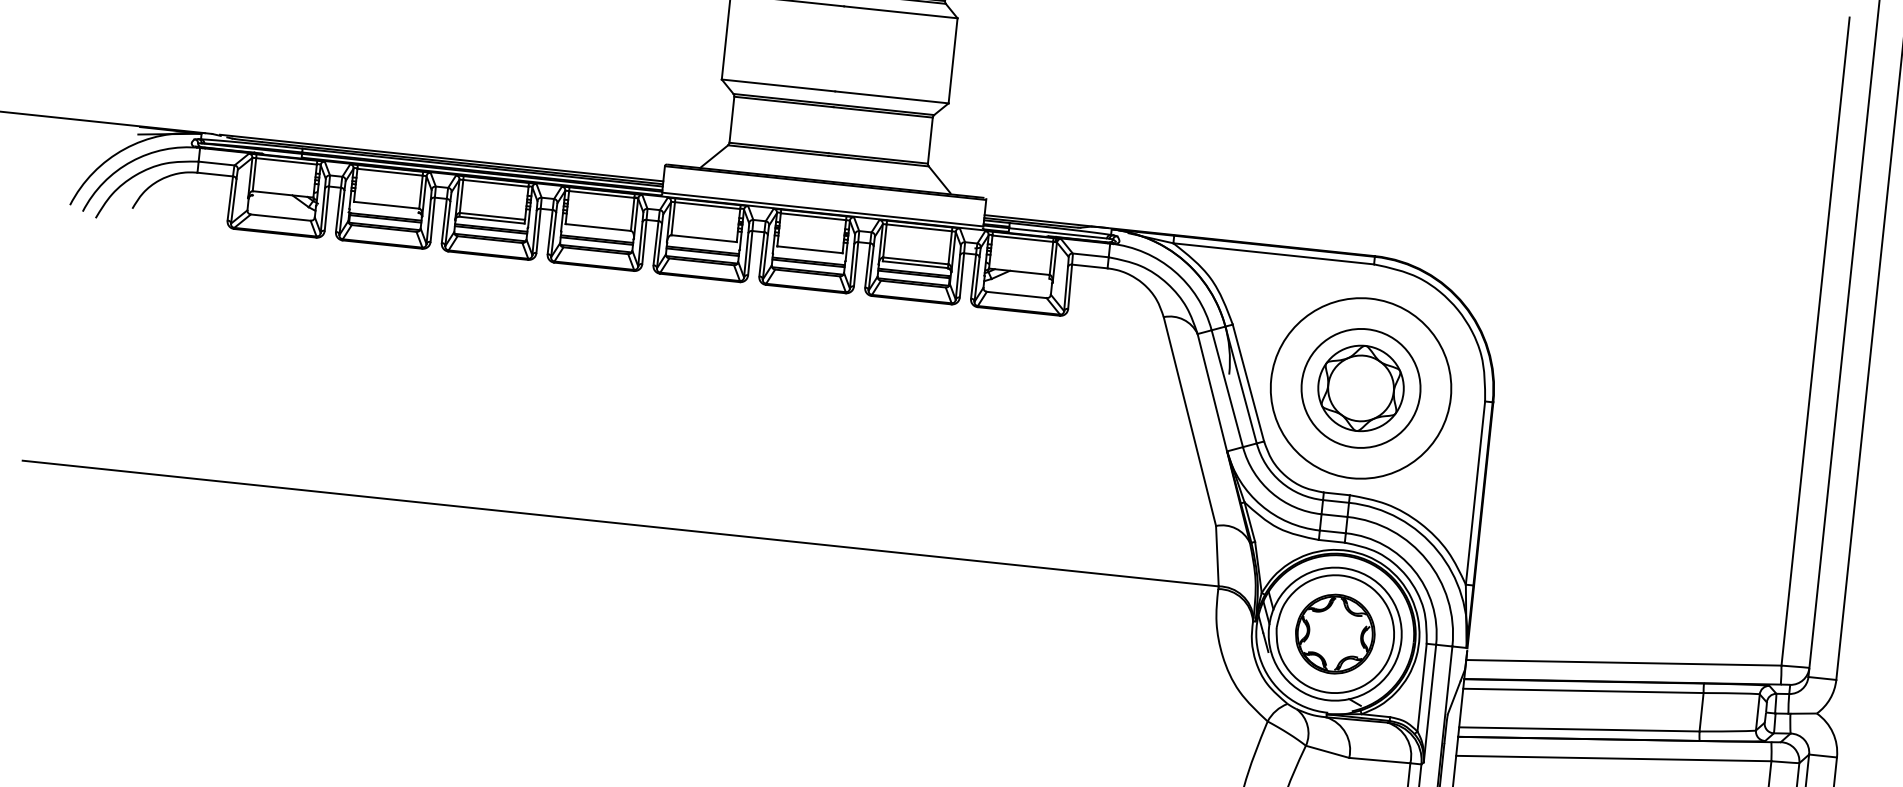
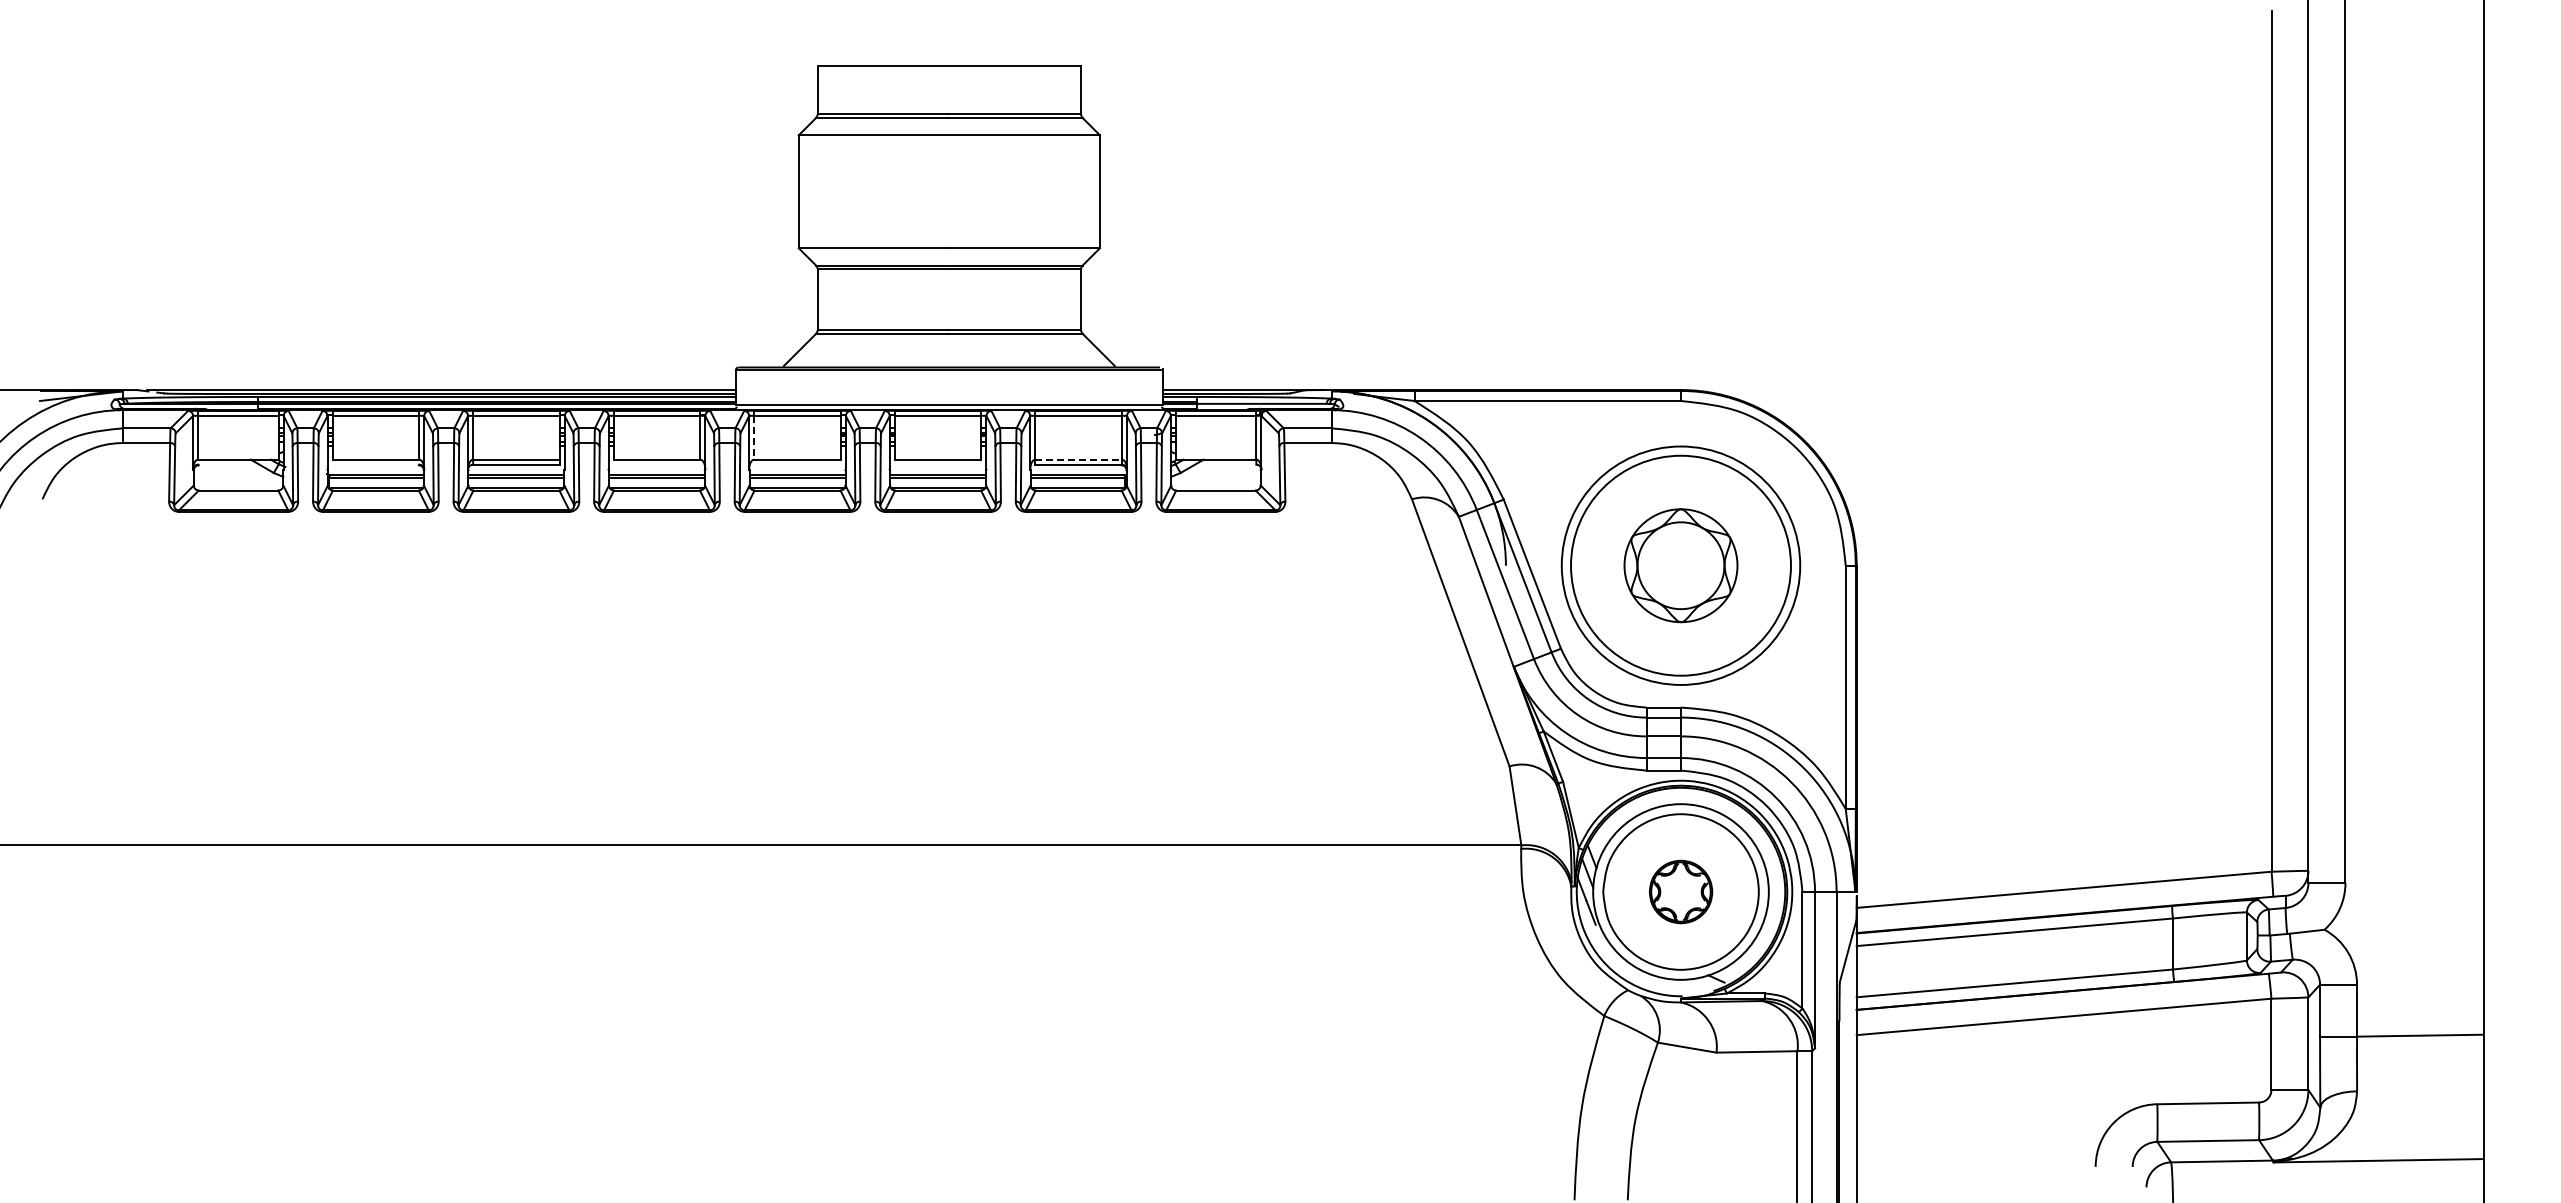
line: (673, 218) -> (754, 437), solid -> dashed
line: (916, 260) -> (1079, 459), solid -> dashed
circle: (1360, 388) -> (1680, 565), size x1.4
part: (1334, 633) -> (1680, 891), size x0.6

